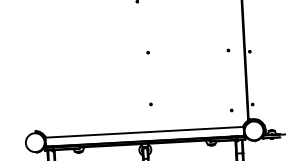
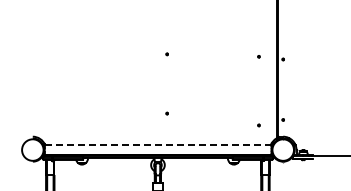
line: (144, 131) -> (158, 144), solid -> dashed

